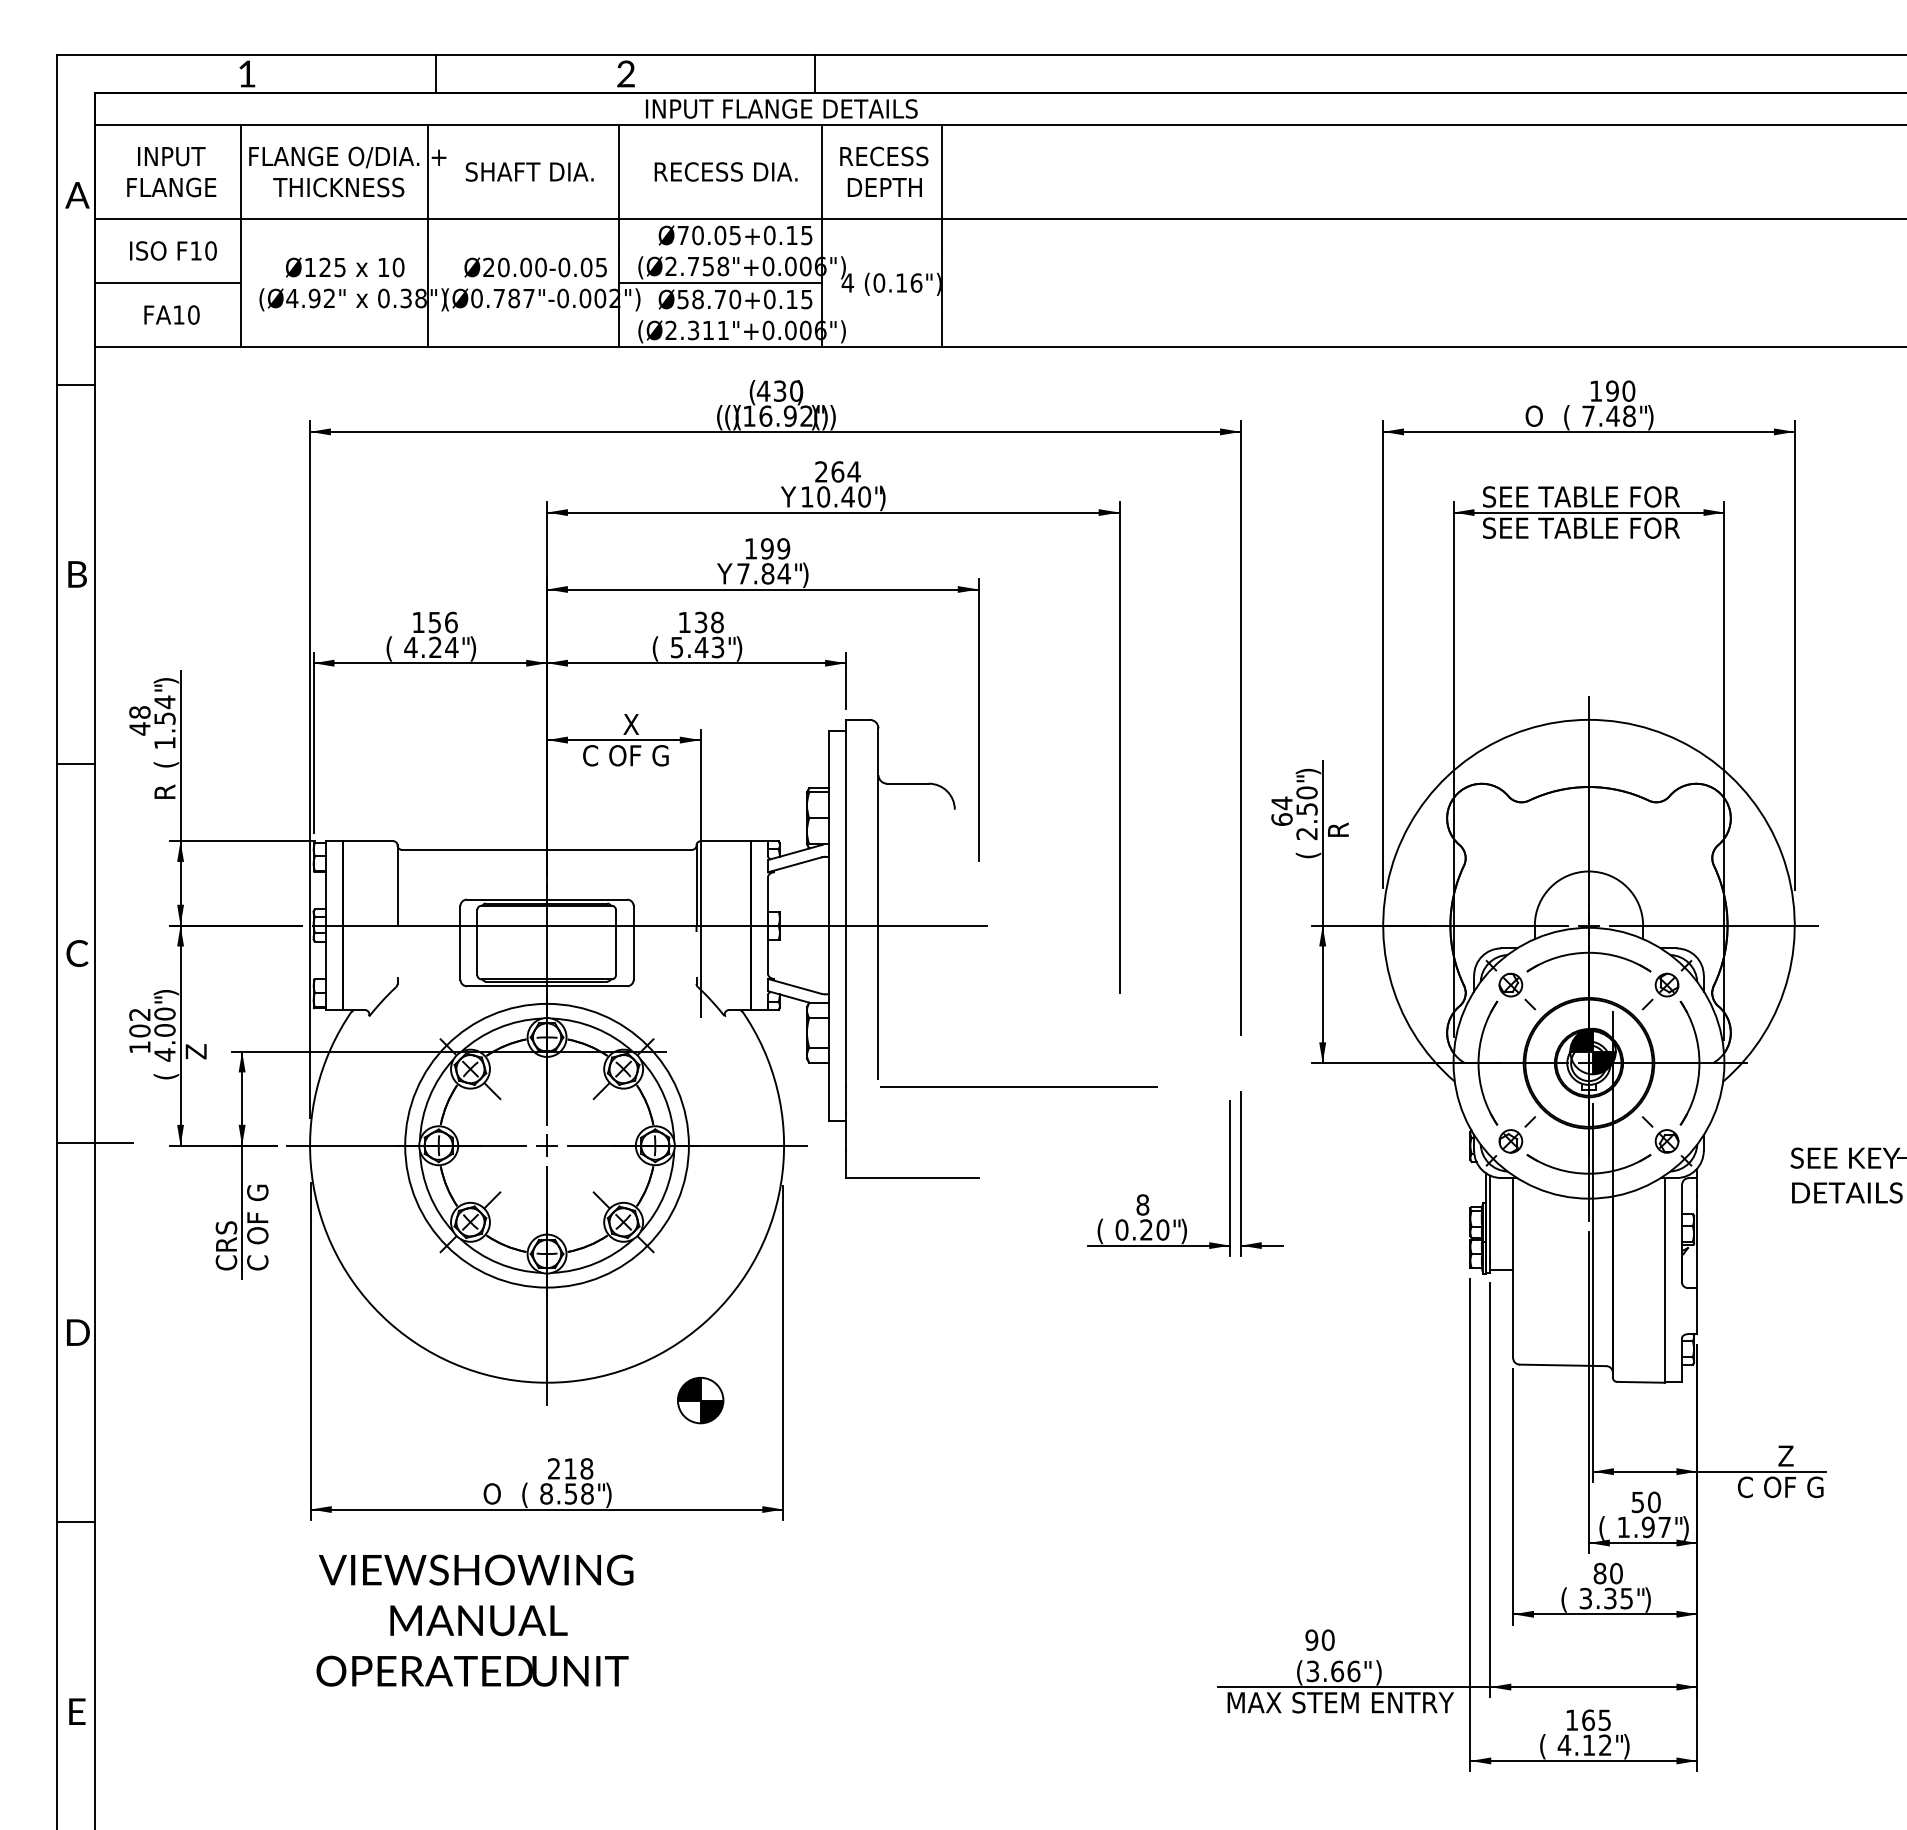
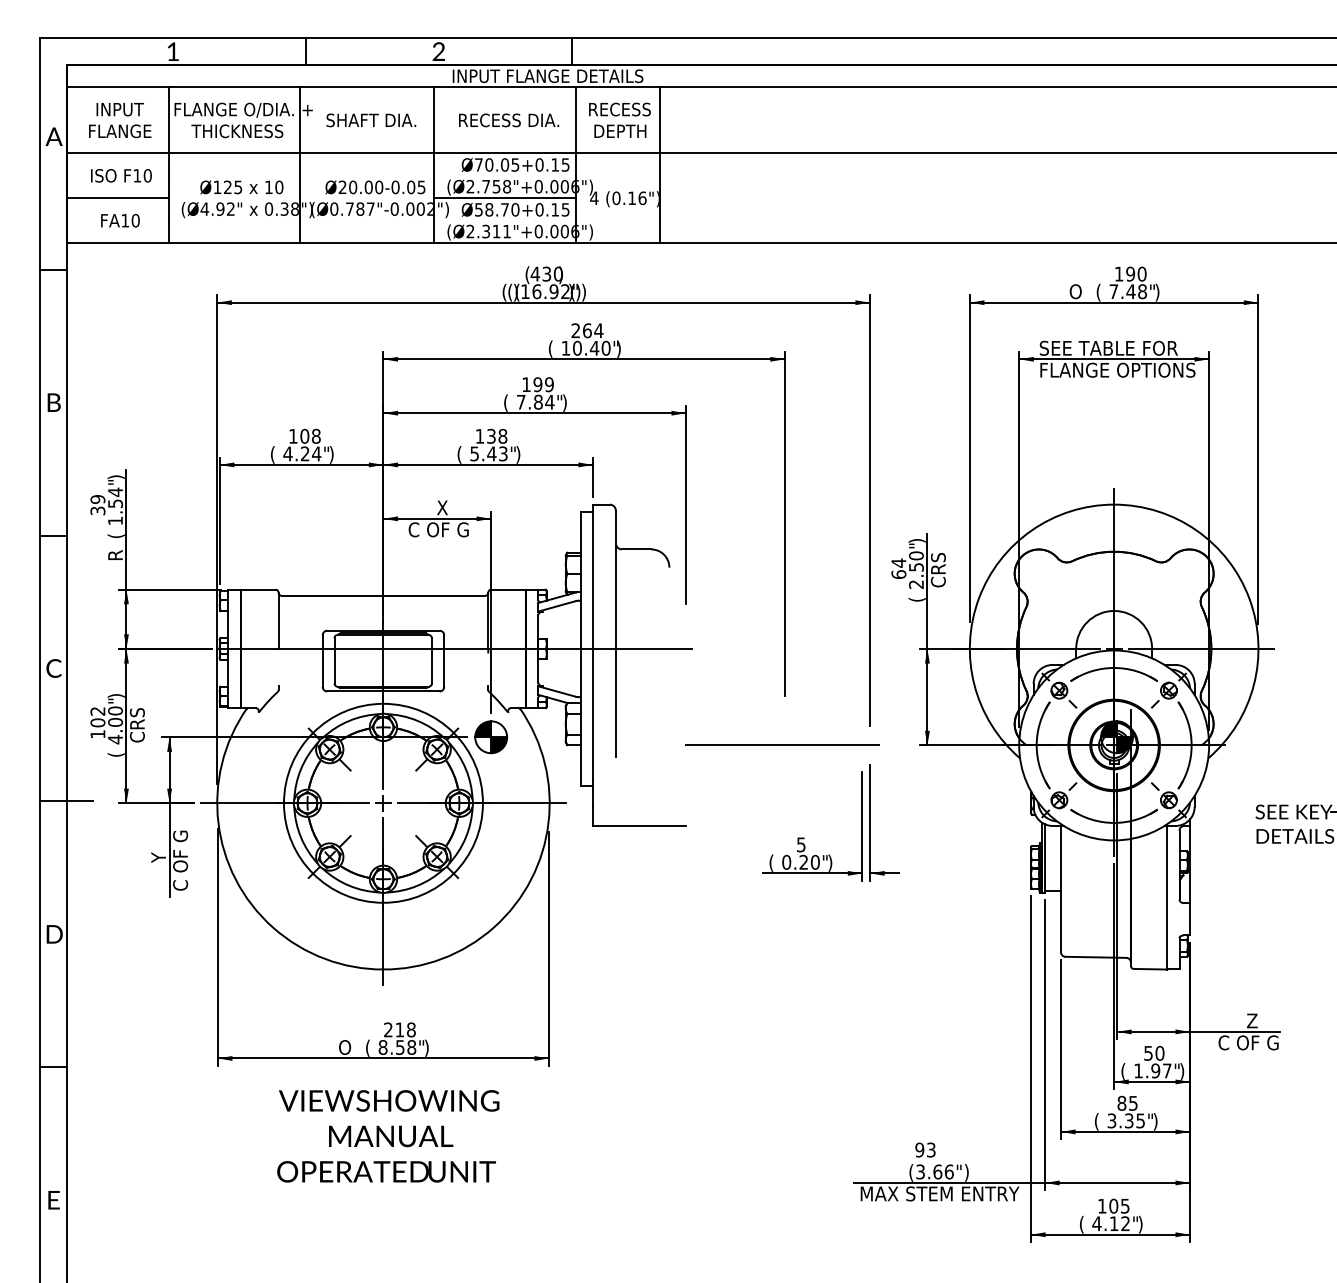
text: (788, 498) -> (552, 349), Y -> (
text: (1593, 527) -> (1117, 369), SEE TABLE FOR -> FLANGE OPTIONS
text: (724, 574) -> (507, 402), Y -> (
text: (442, 622) -> (310, 436), 156 -> 108
text: (139, 720) -> (97, 505), 48 -> 39
text: (1338, 812) -> (938, 569), R -> CRS
text: (195, 1034) -> (136, 725), Z -> CRS
line: (1018, 1086) -> (782, 744), moved
text: (1142, 1204) -> (801, 844), 8 -> 5
text: (226, 1242) -> (158, 871), CRS -> Y
part: (700, 1400) -> (491, 737), moved
text: (1616, 1573) -> (1133, 1103), 80 -> 85
text: (474, 1620) -> (387, 1136), moved
text: (1327, 1639) -> (930, 1149), 90 -> 93
text: (1588, 1719) -> (1113, 1205), 165 -> 105

